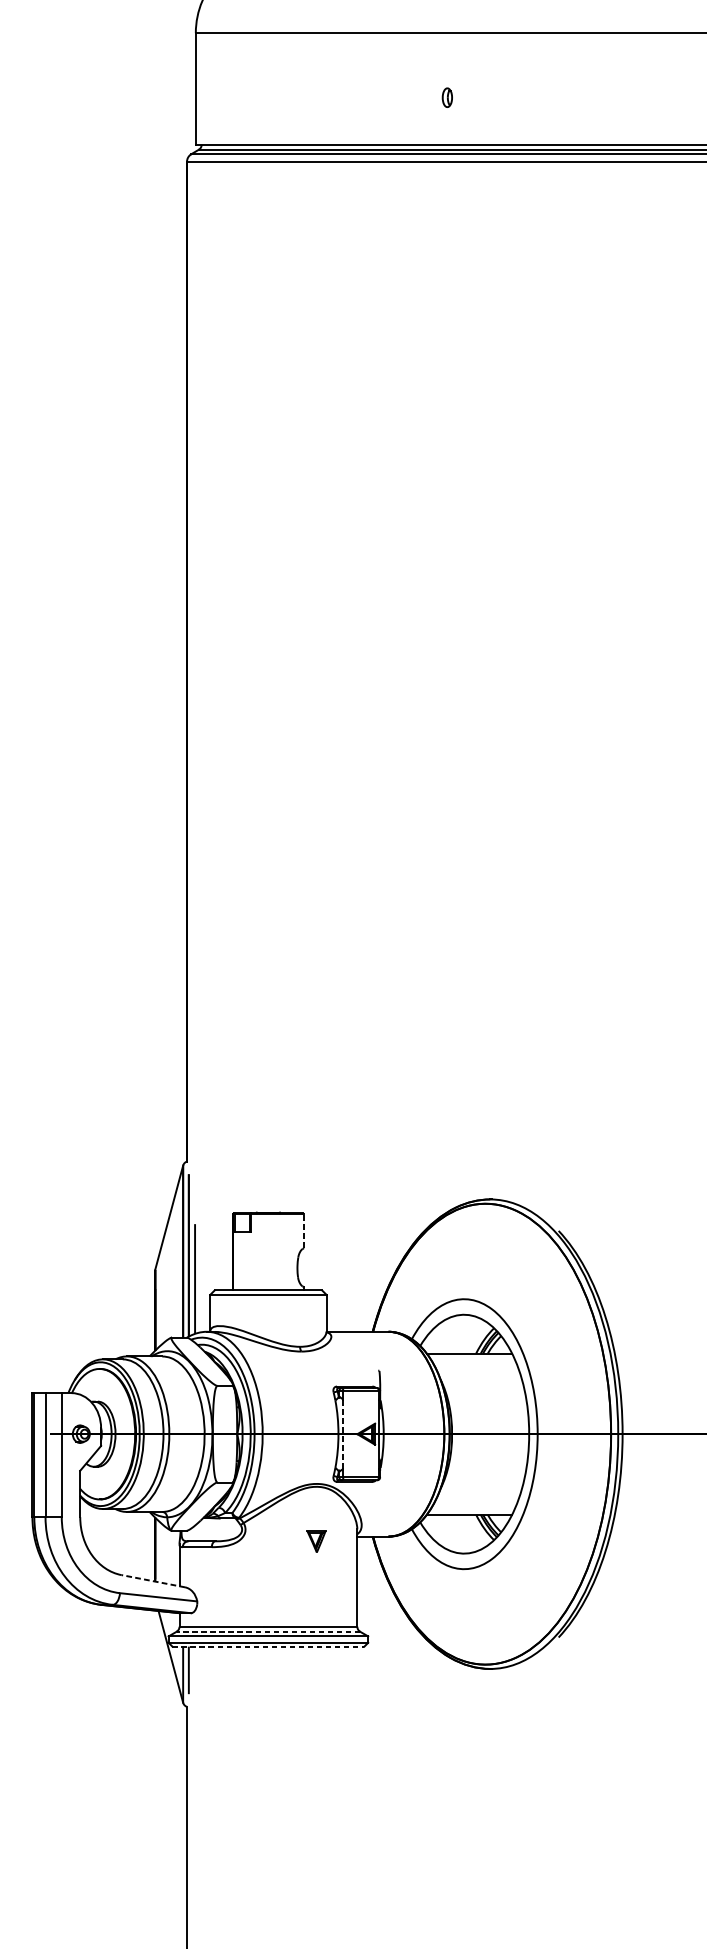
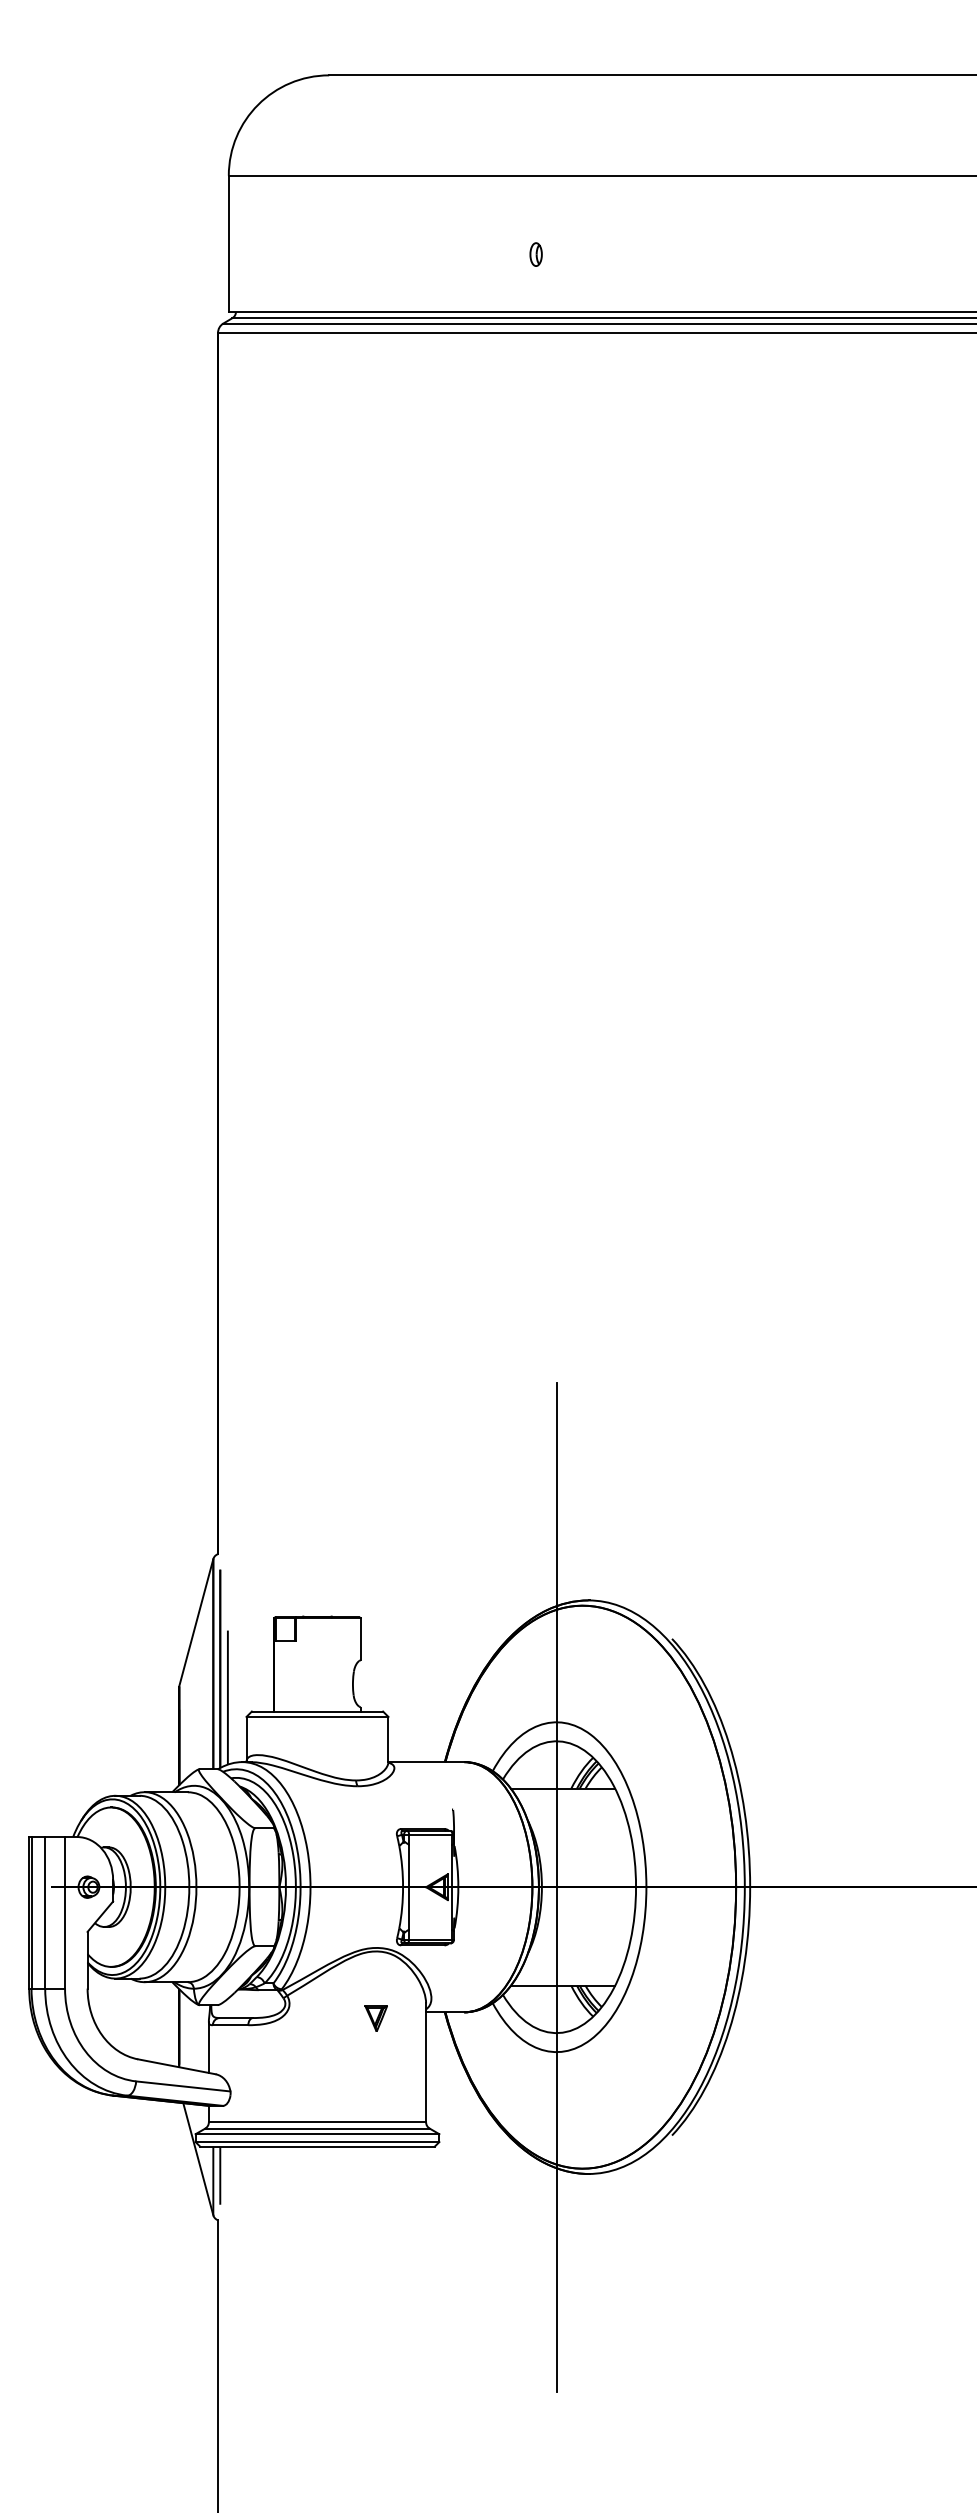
line: (303, 1231) -> (360, 1639), dashed -> solid
line: (343, 1433) -> (409, 1886), dashed -> solid
line: (464, 1433) -> (556, 1886), added
line: (153, 1580) -> (176, 2066), dashed -> solid
line: (268, 1631) -> (317, 2128), dashed -> solid
line: (268, 1646) -> (317, 2146), dashed -> solid

